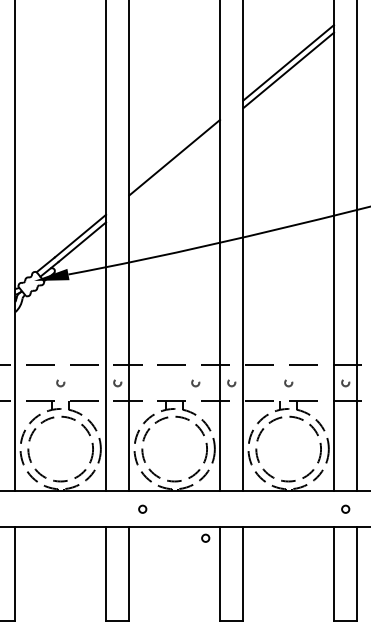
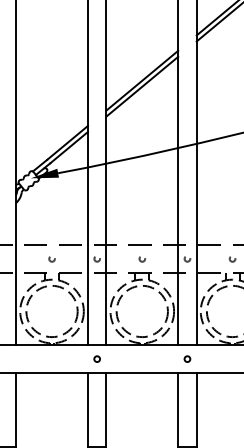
line: (174, 164) -> (142, 86), added
circle: (195, 383) -> (142, 259), moved
circle: (142, 508) -> (96, 358), moved
circle: (205, 537) -> (187, 358), moved

